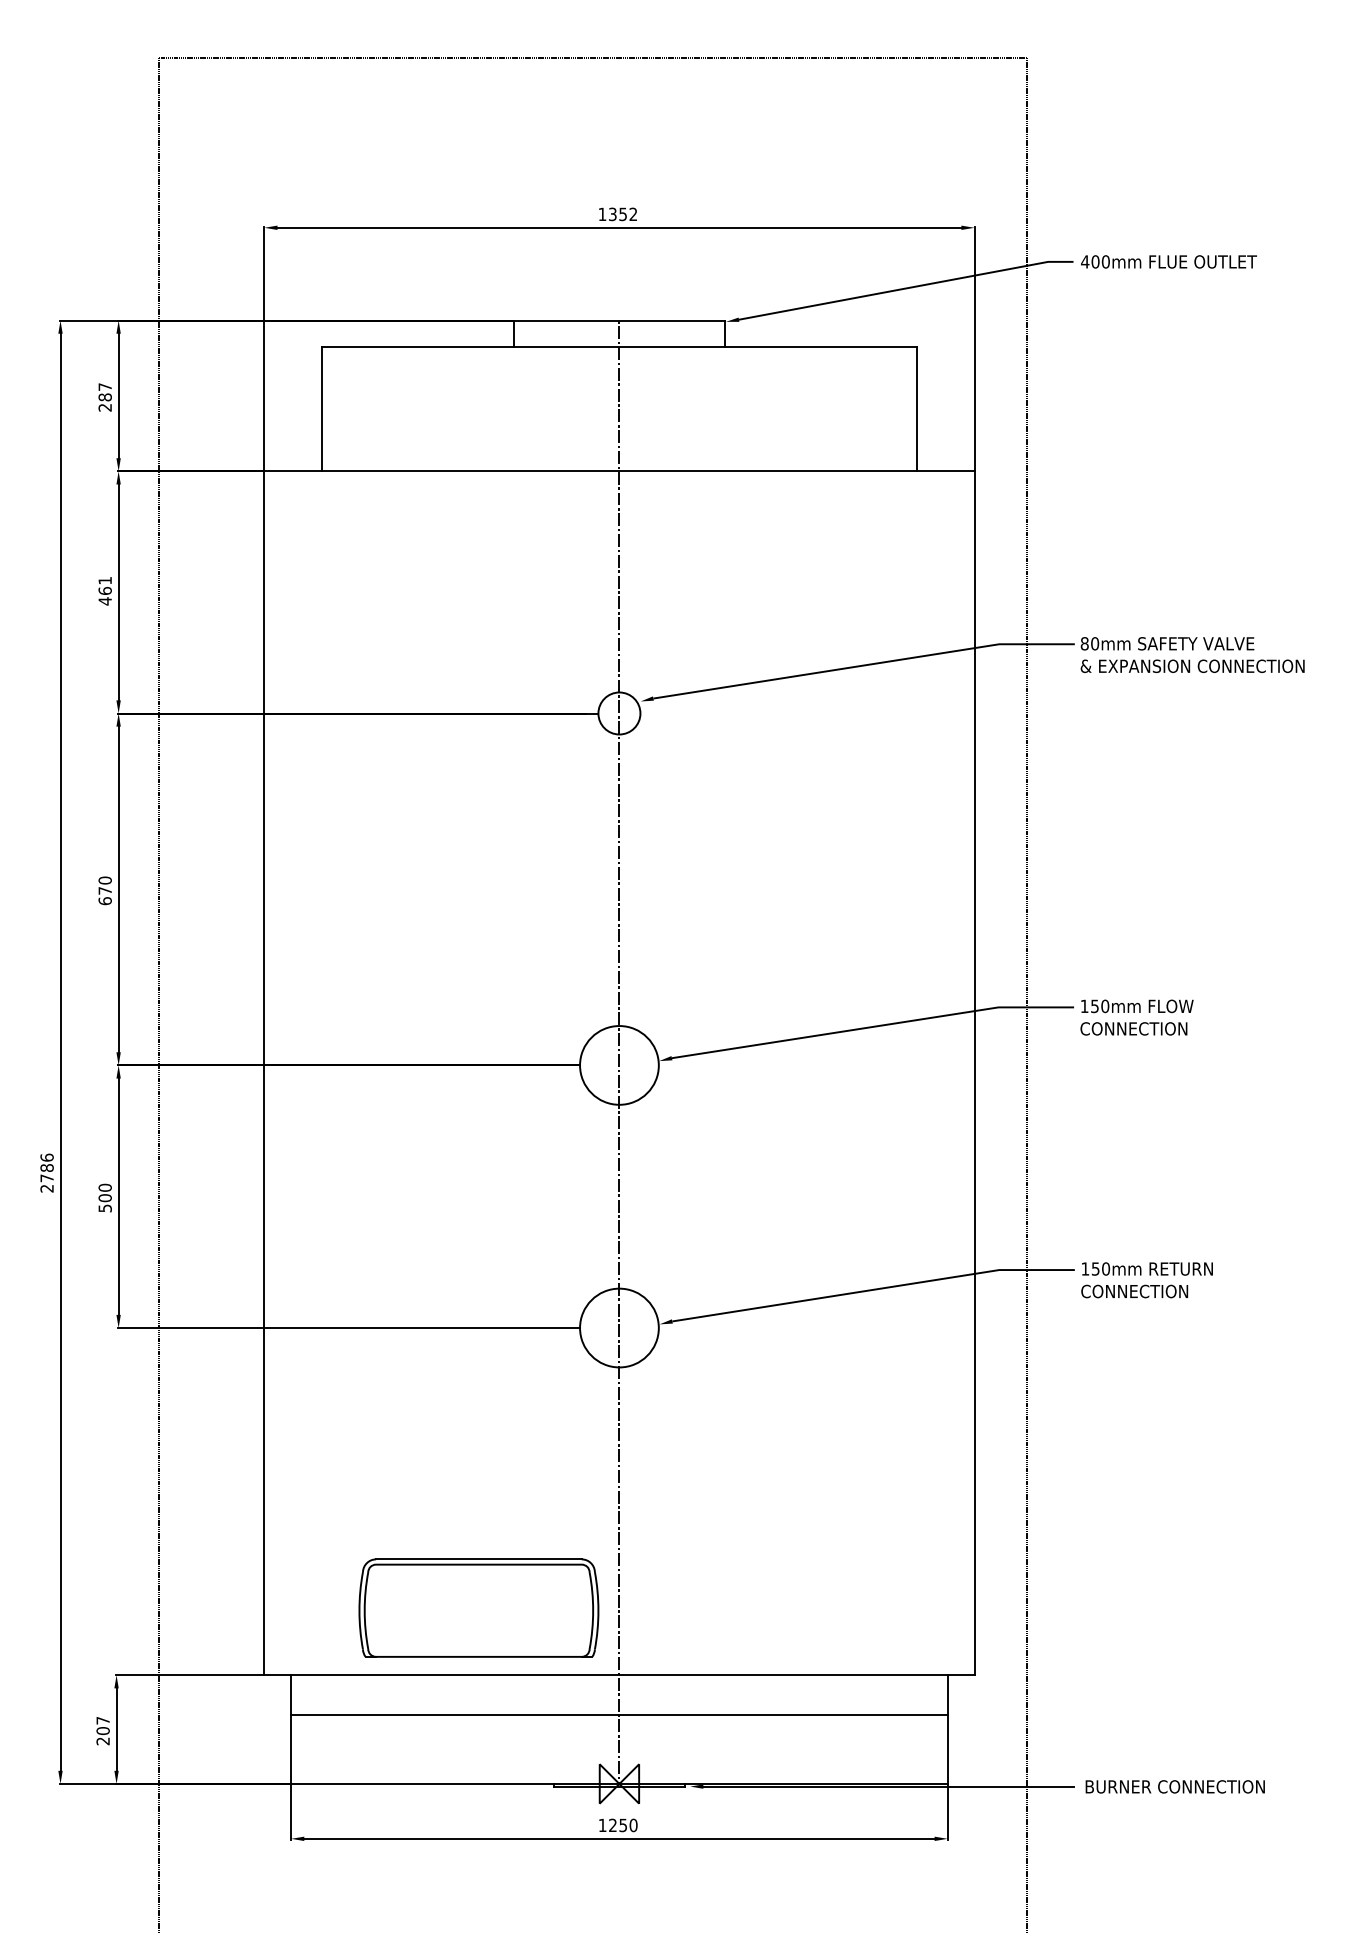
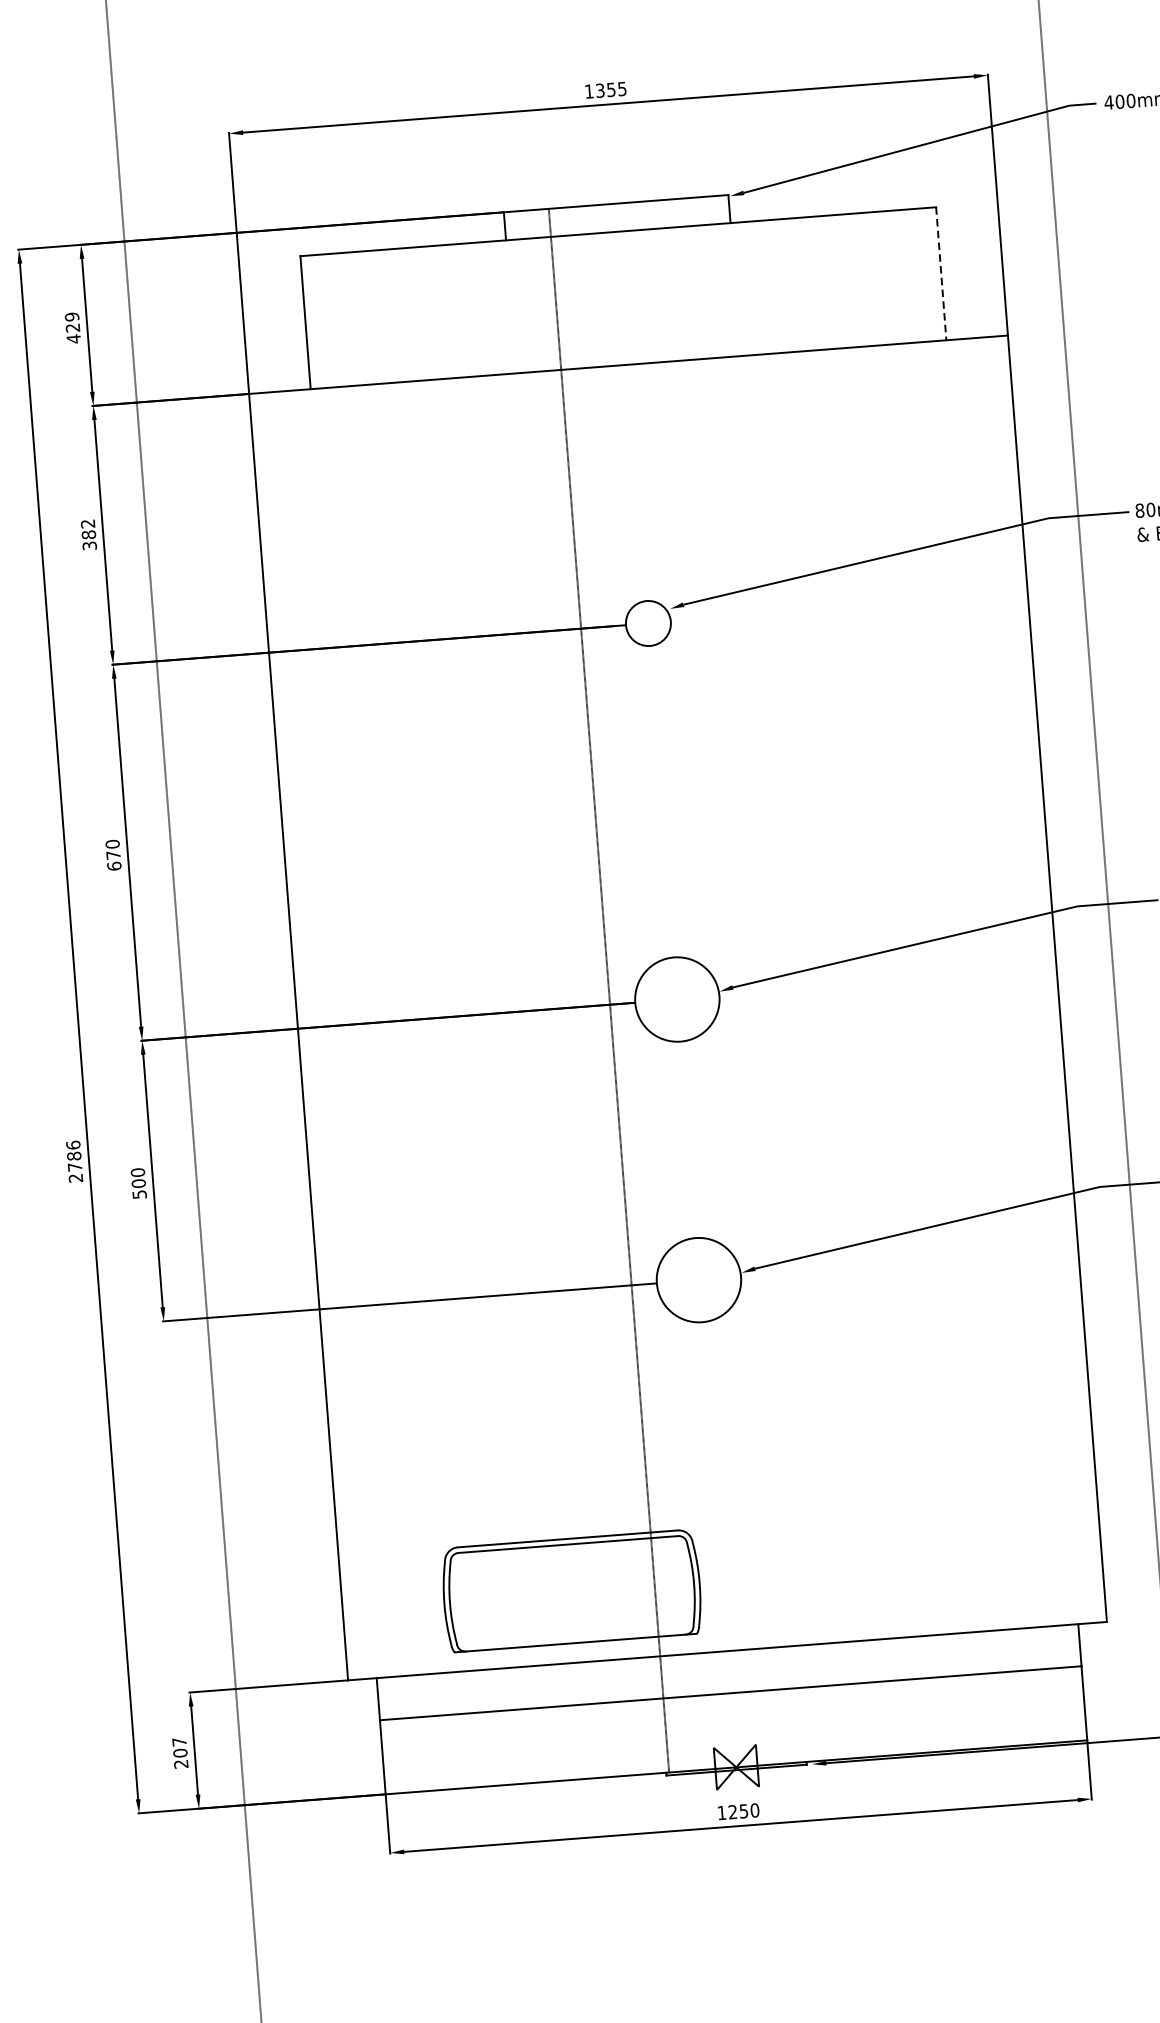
text: (633, 214) -> (622, 89), 1352 -> 1355
text: (104, 397) -> (72, 328), 287 -> 429
line: (916, 409) -> (940, 274), solid -> dashed
text: (104, 591) -> (88, 535), 461 -> 382
line: (619, 1051) -> (608, 989), moved

